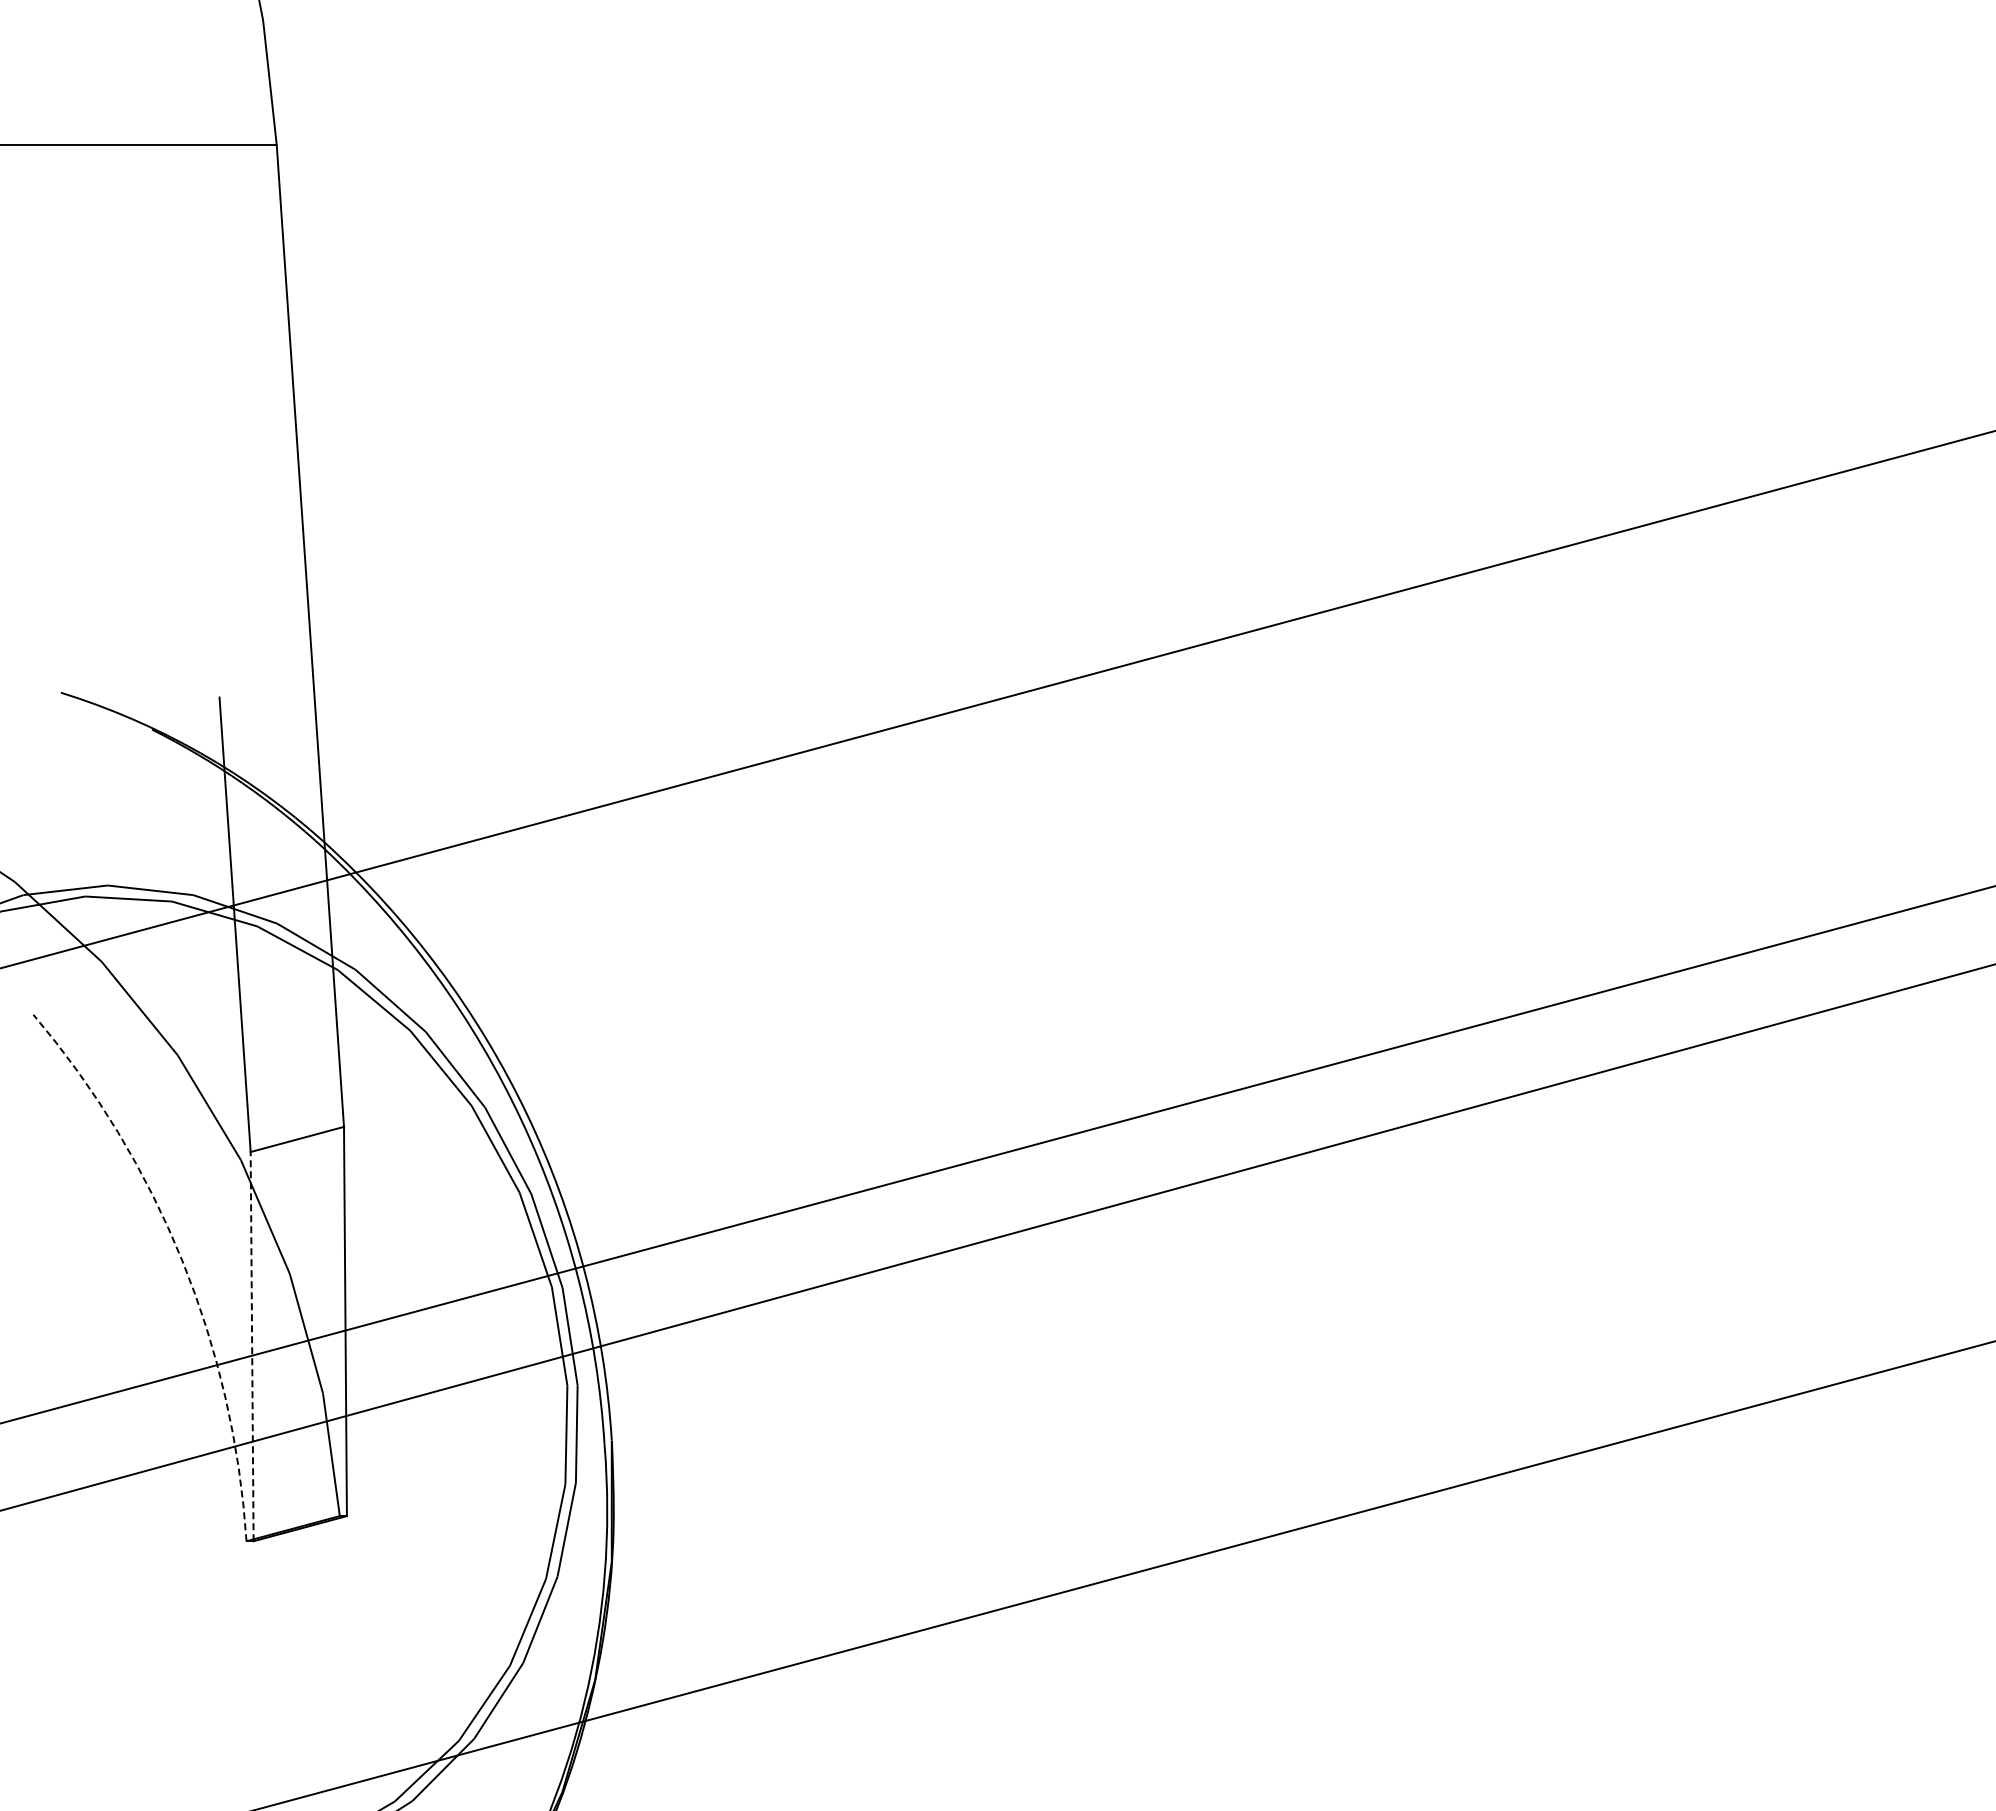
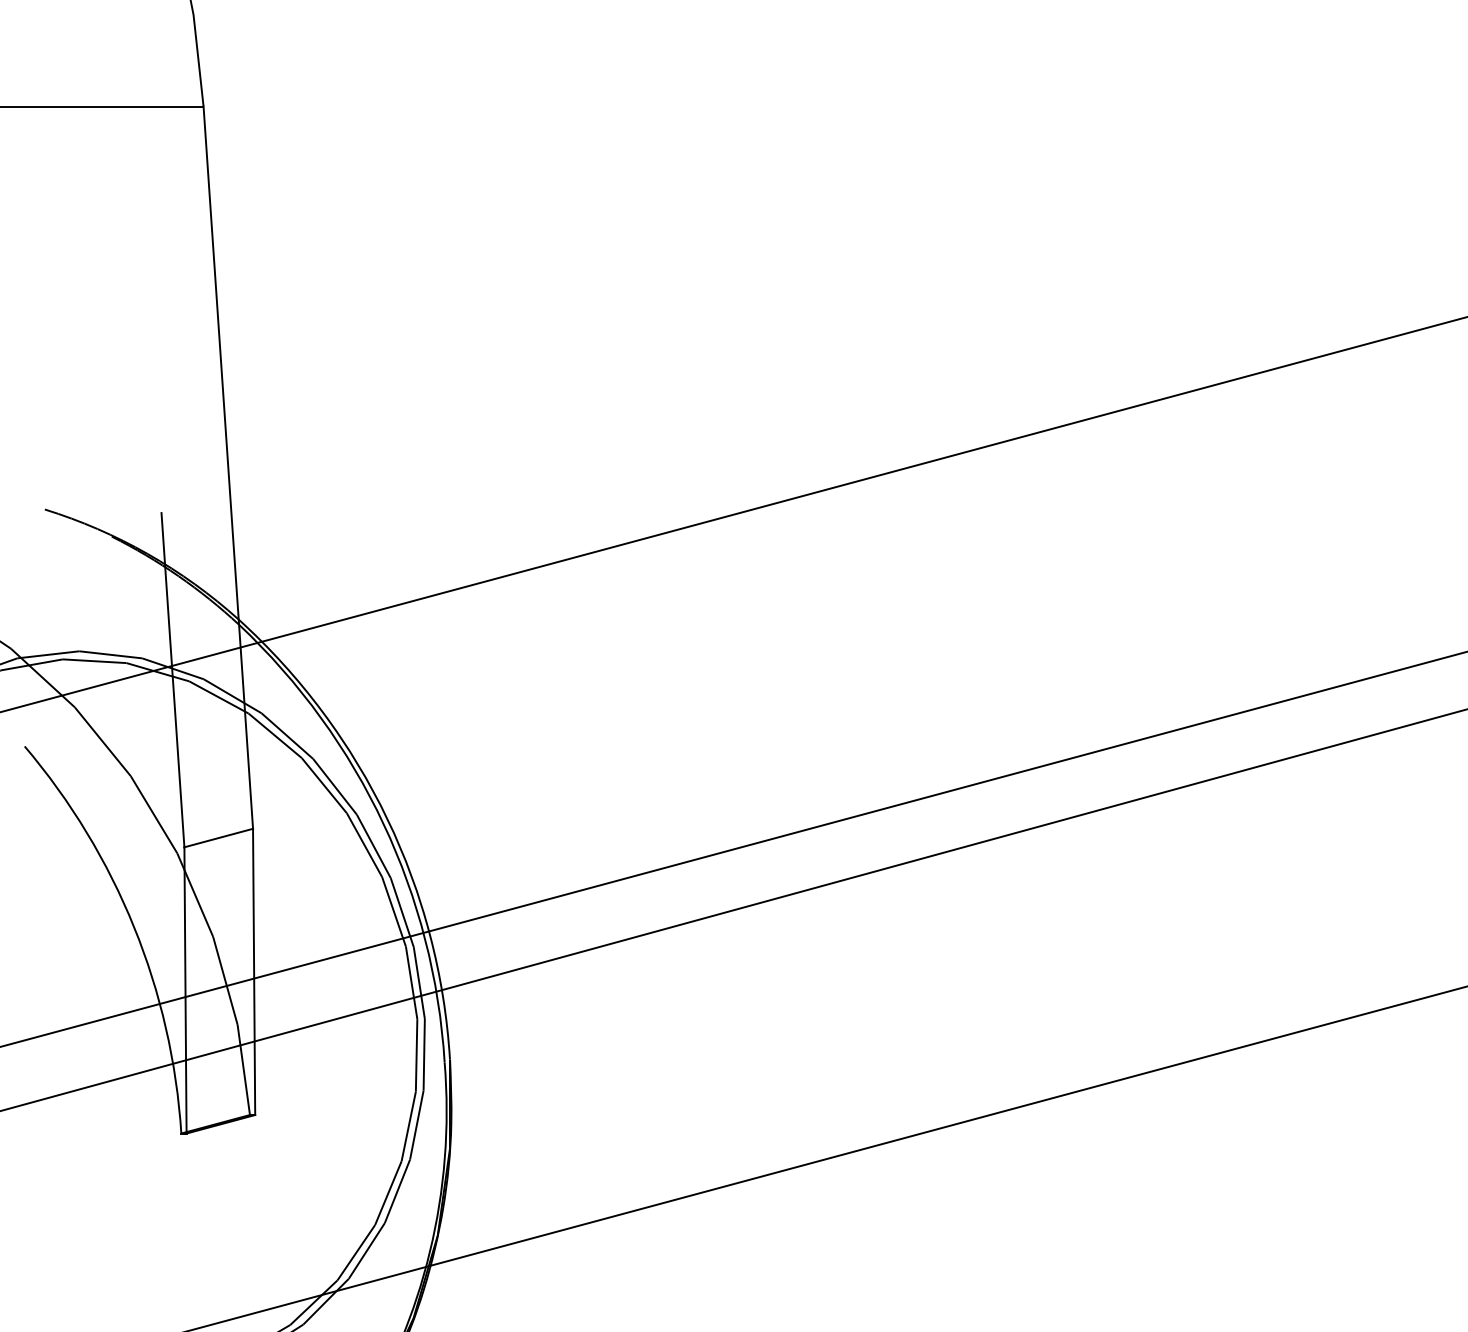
arc: (182, 1260) -> (134, 927), dashed -> solid
line: (252, 1346) -> (185, 990), dashed -> solid

